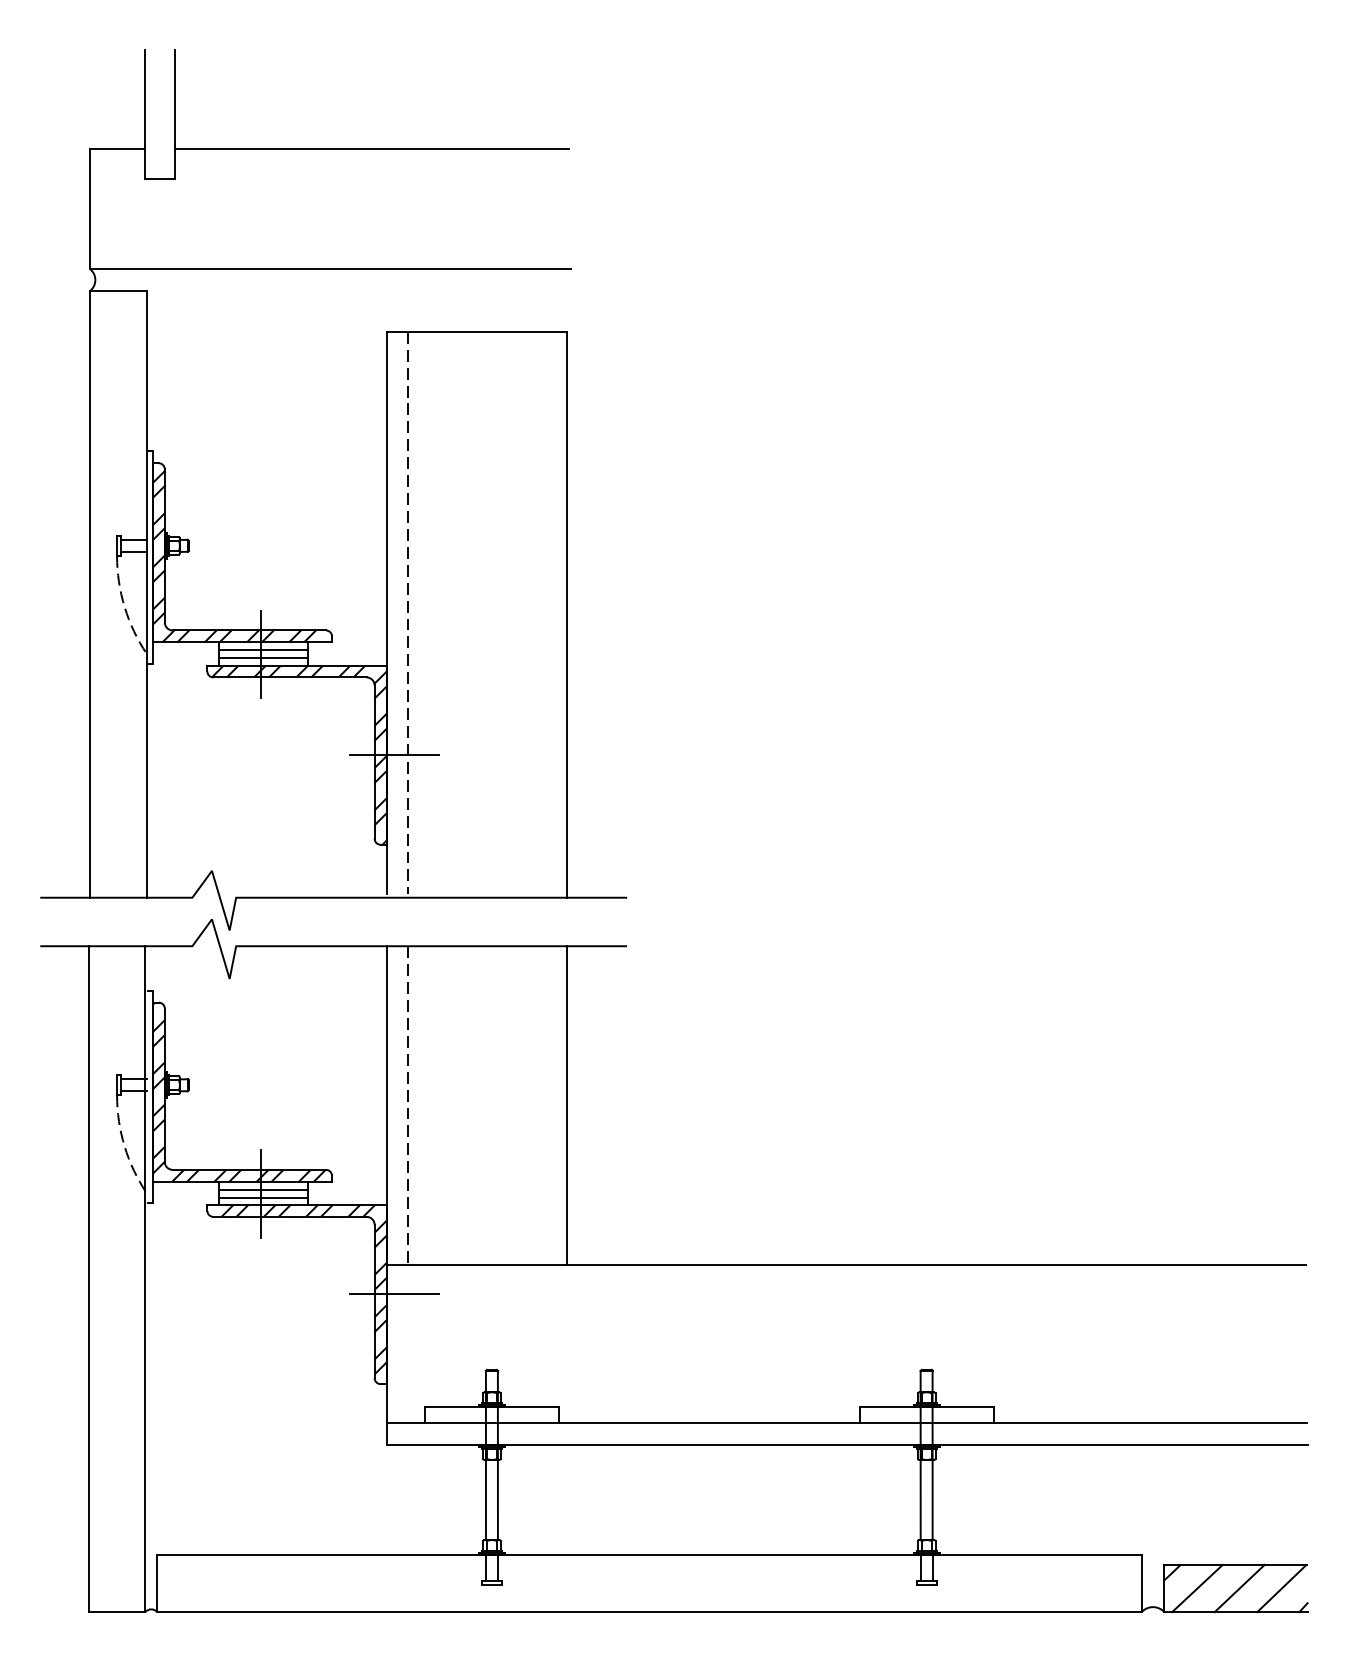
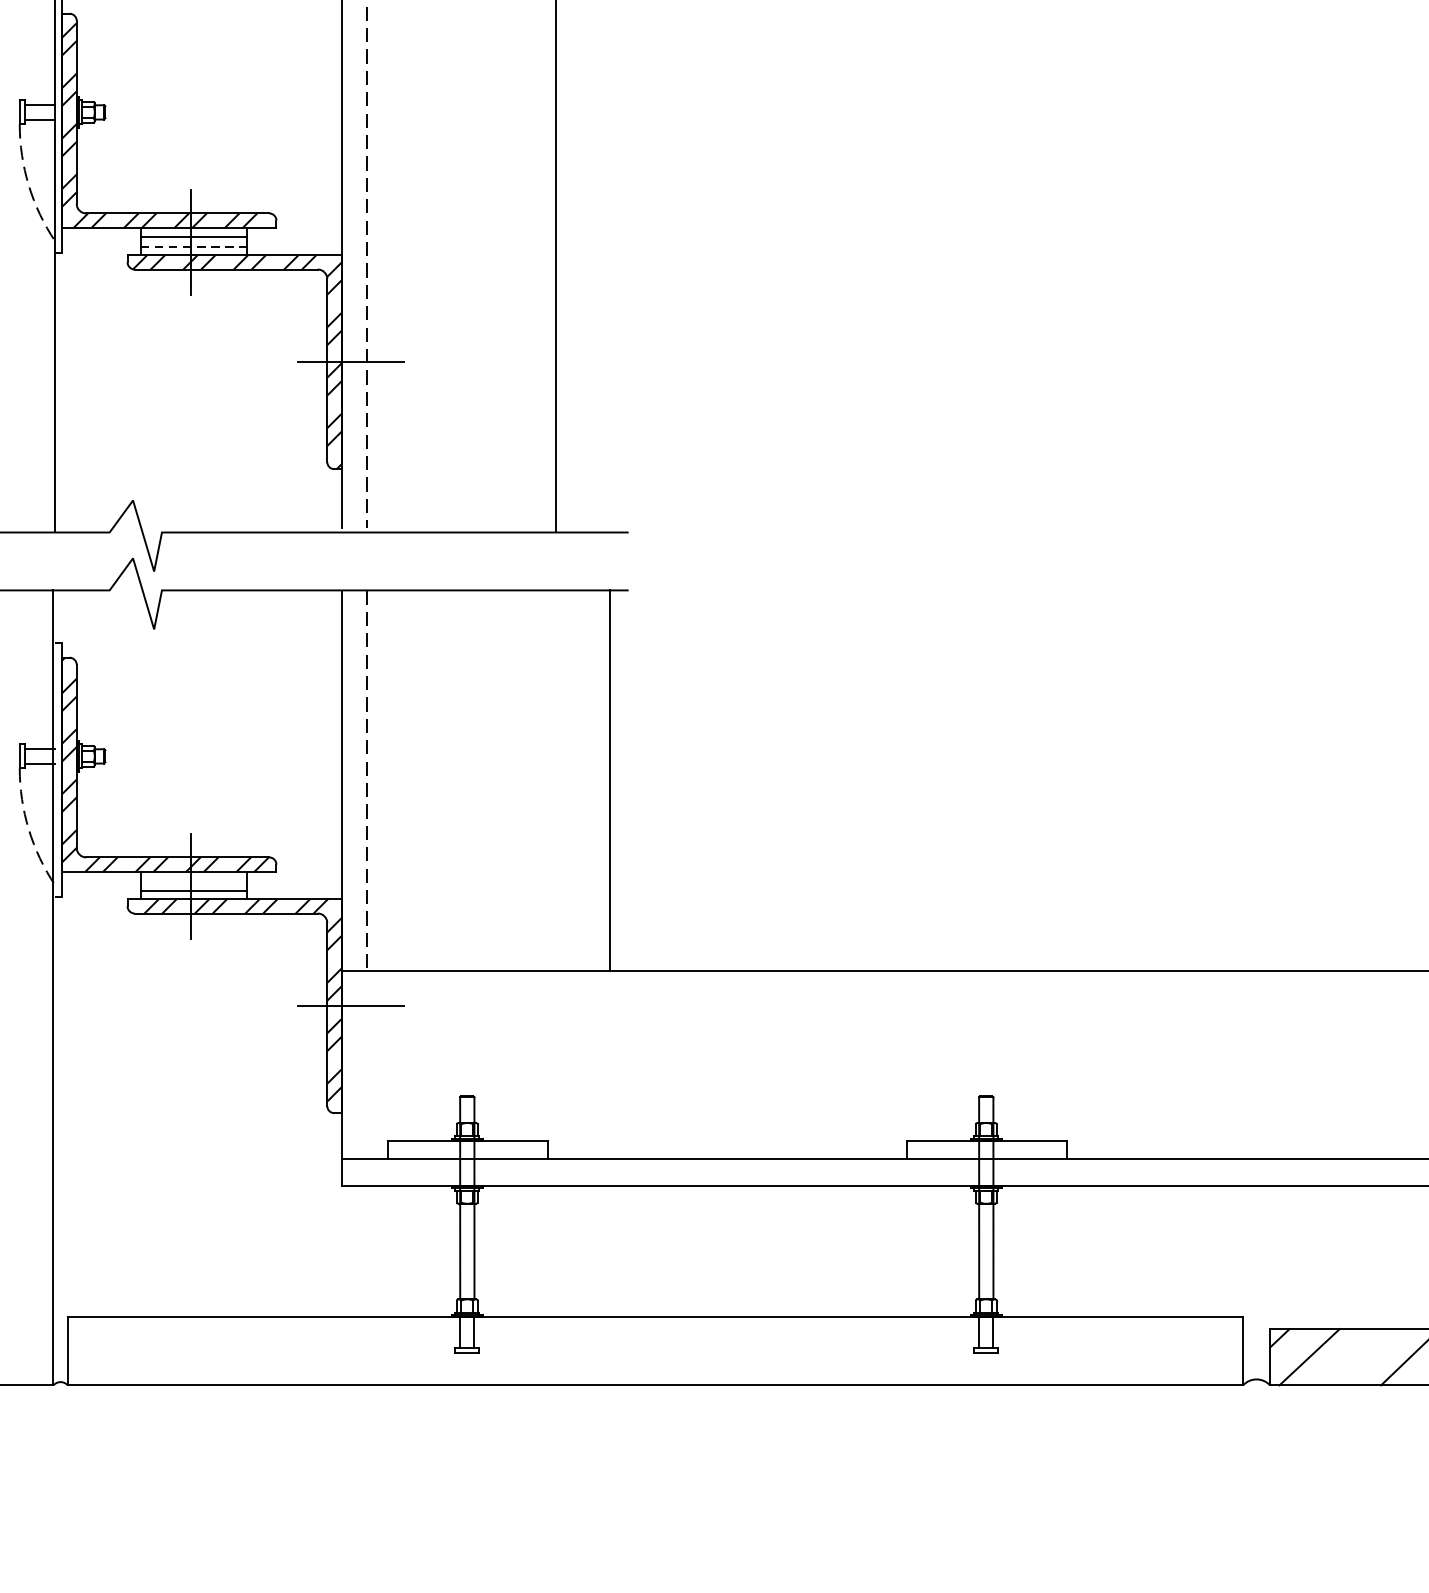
line: (263, 658) -> (194, 246), solid -> dashed
line: (566, 1105) -> (610, 780), moved
line: (262, 1189) -> (193, 880), removed
line: (1239, 1588) -> (1359, 1357), removed

